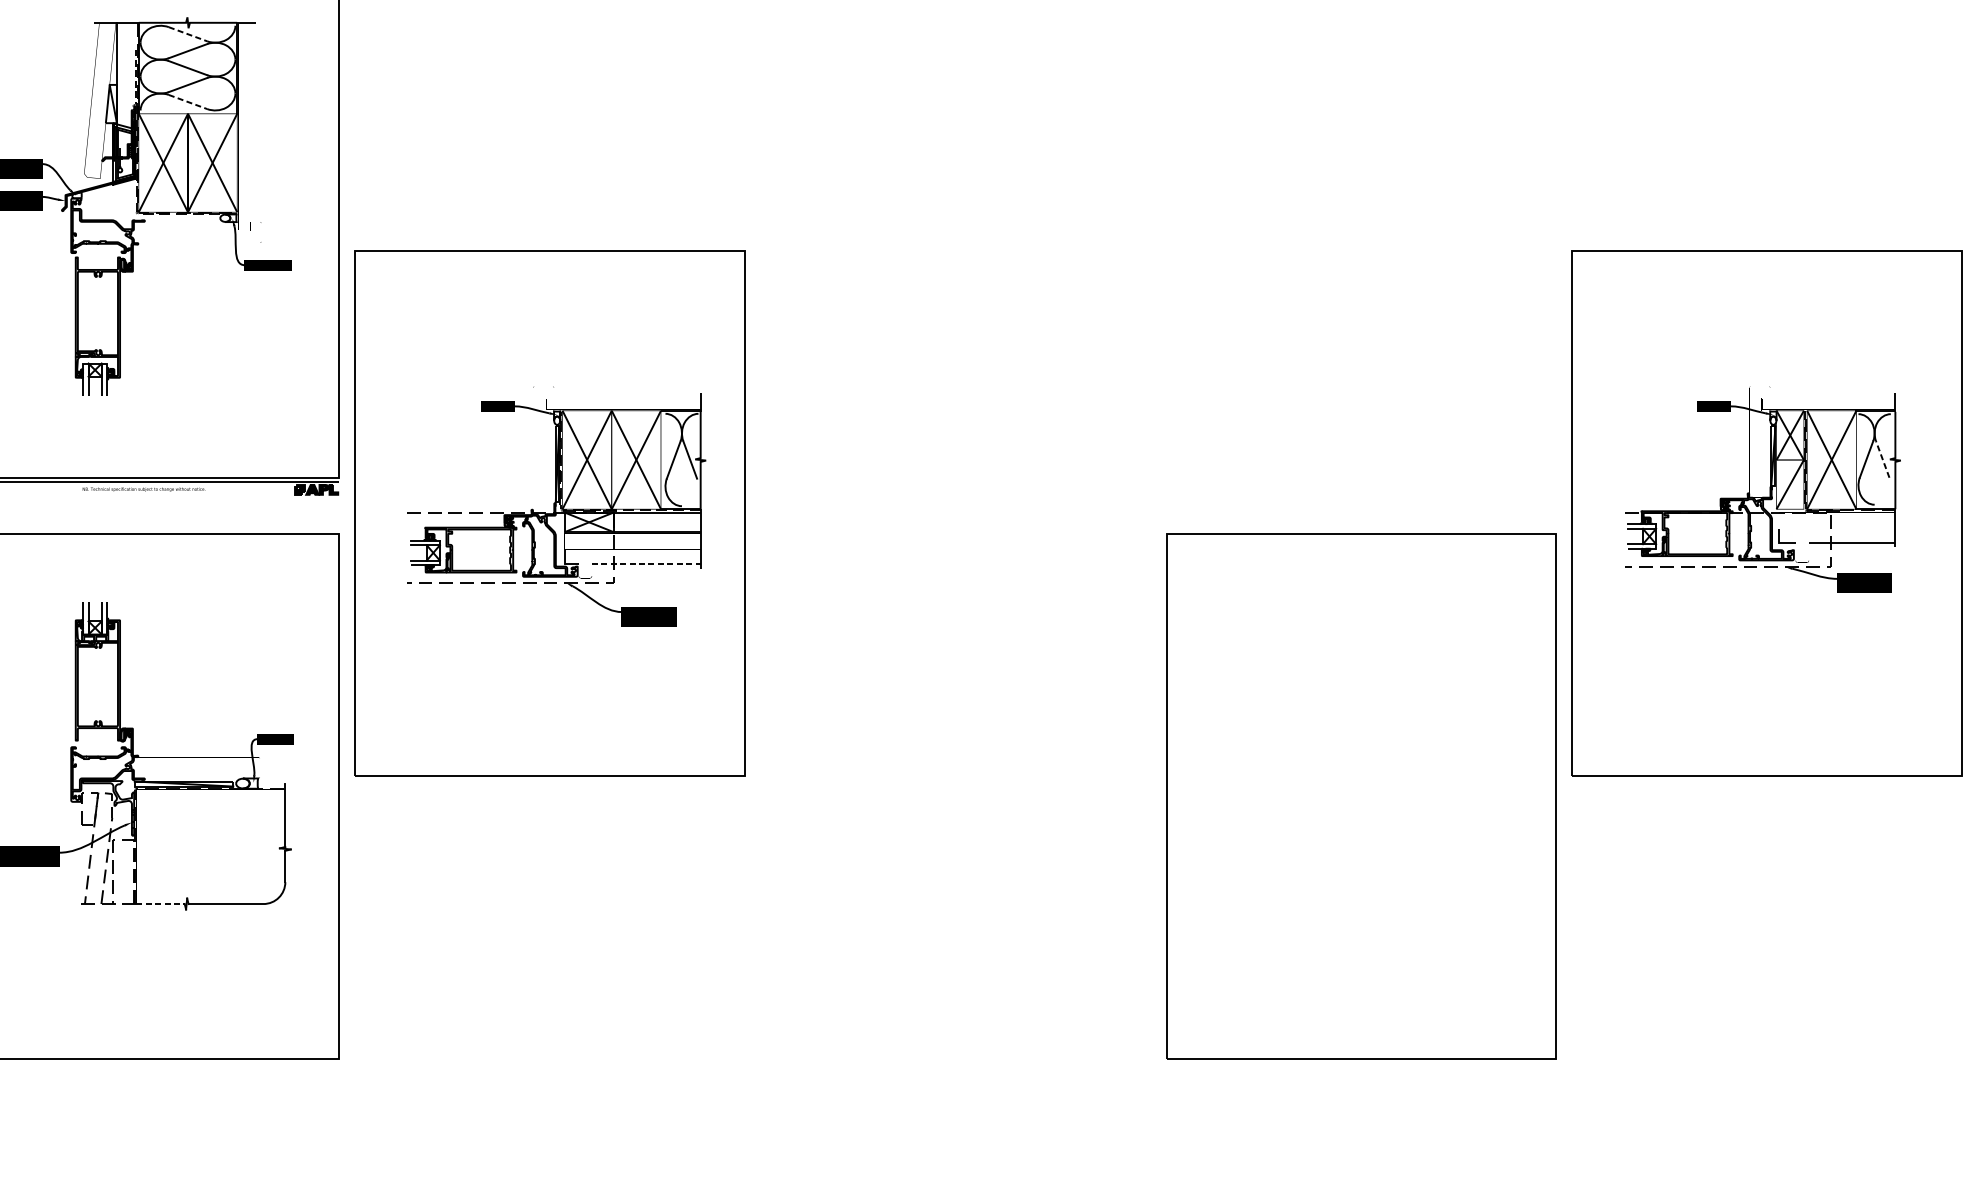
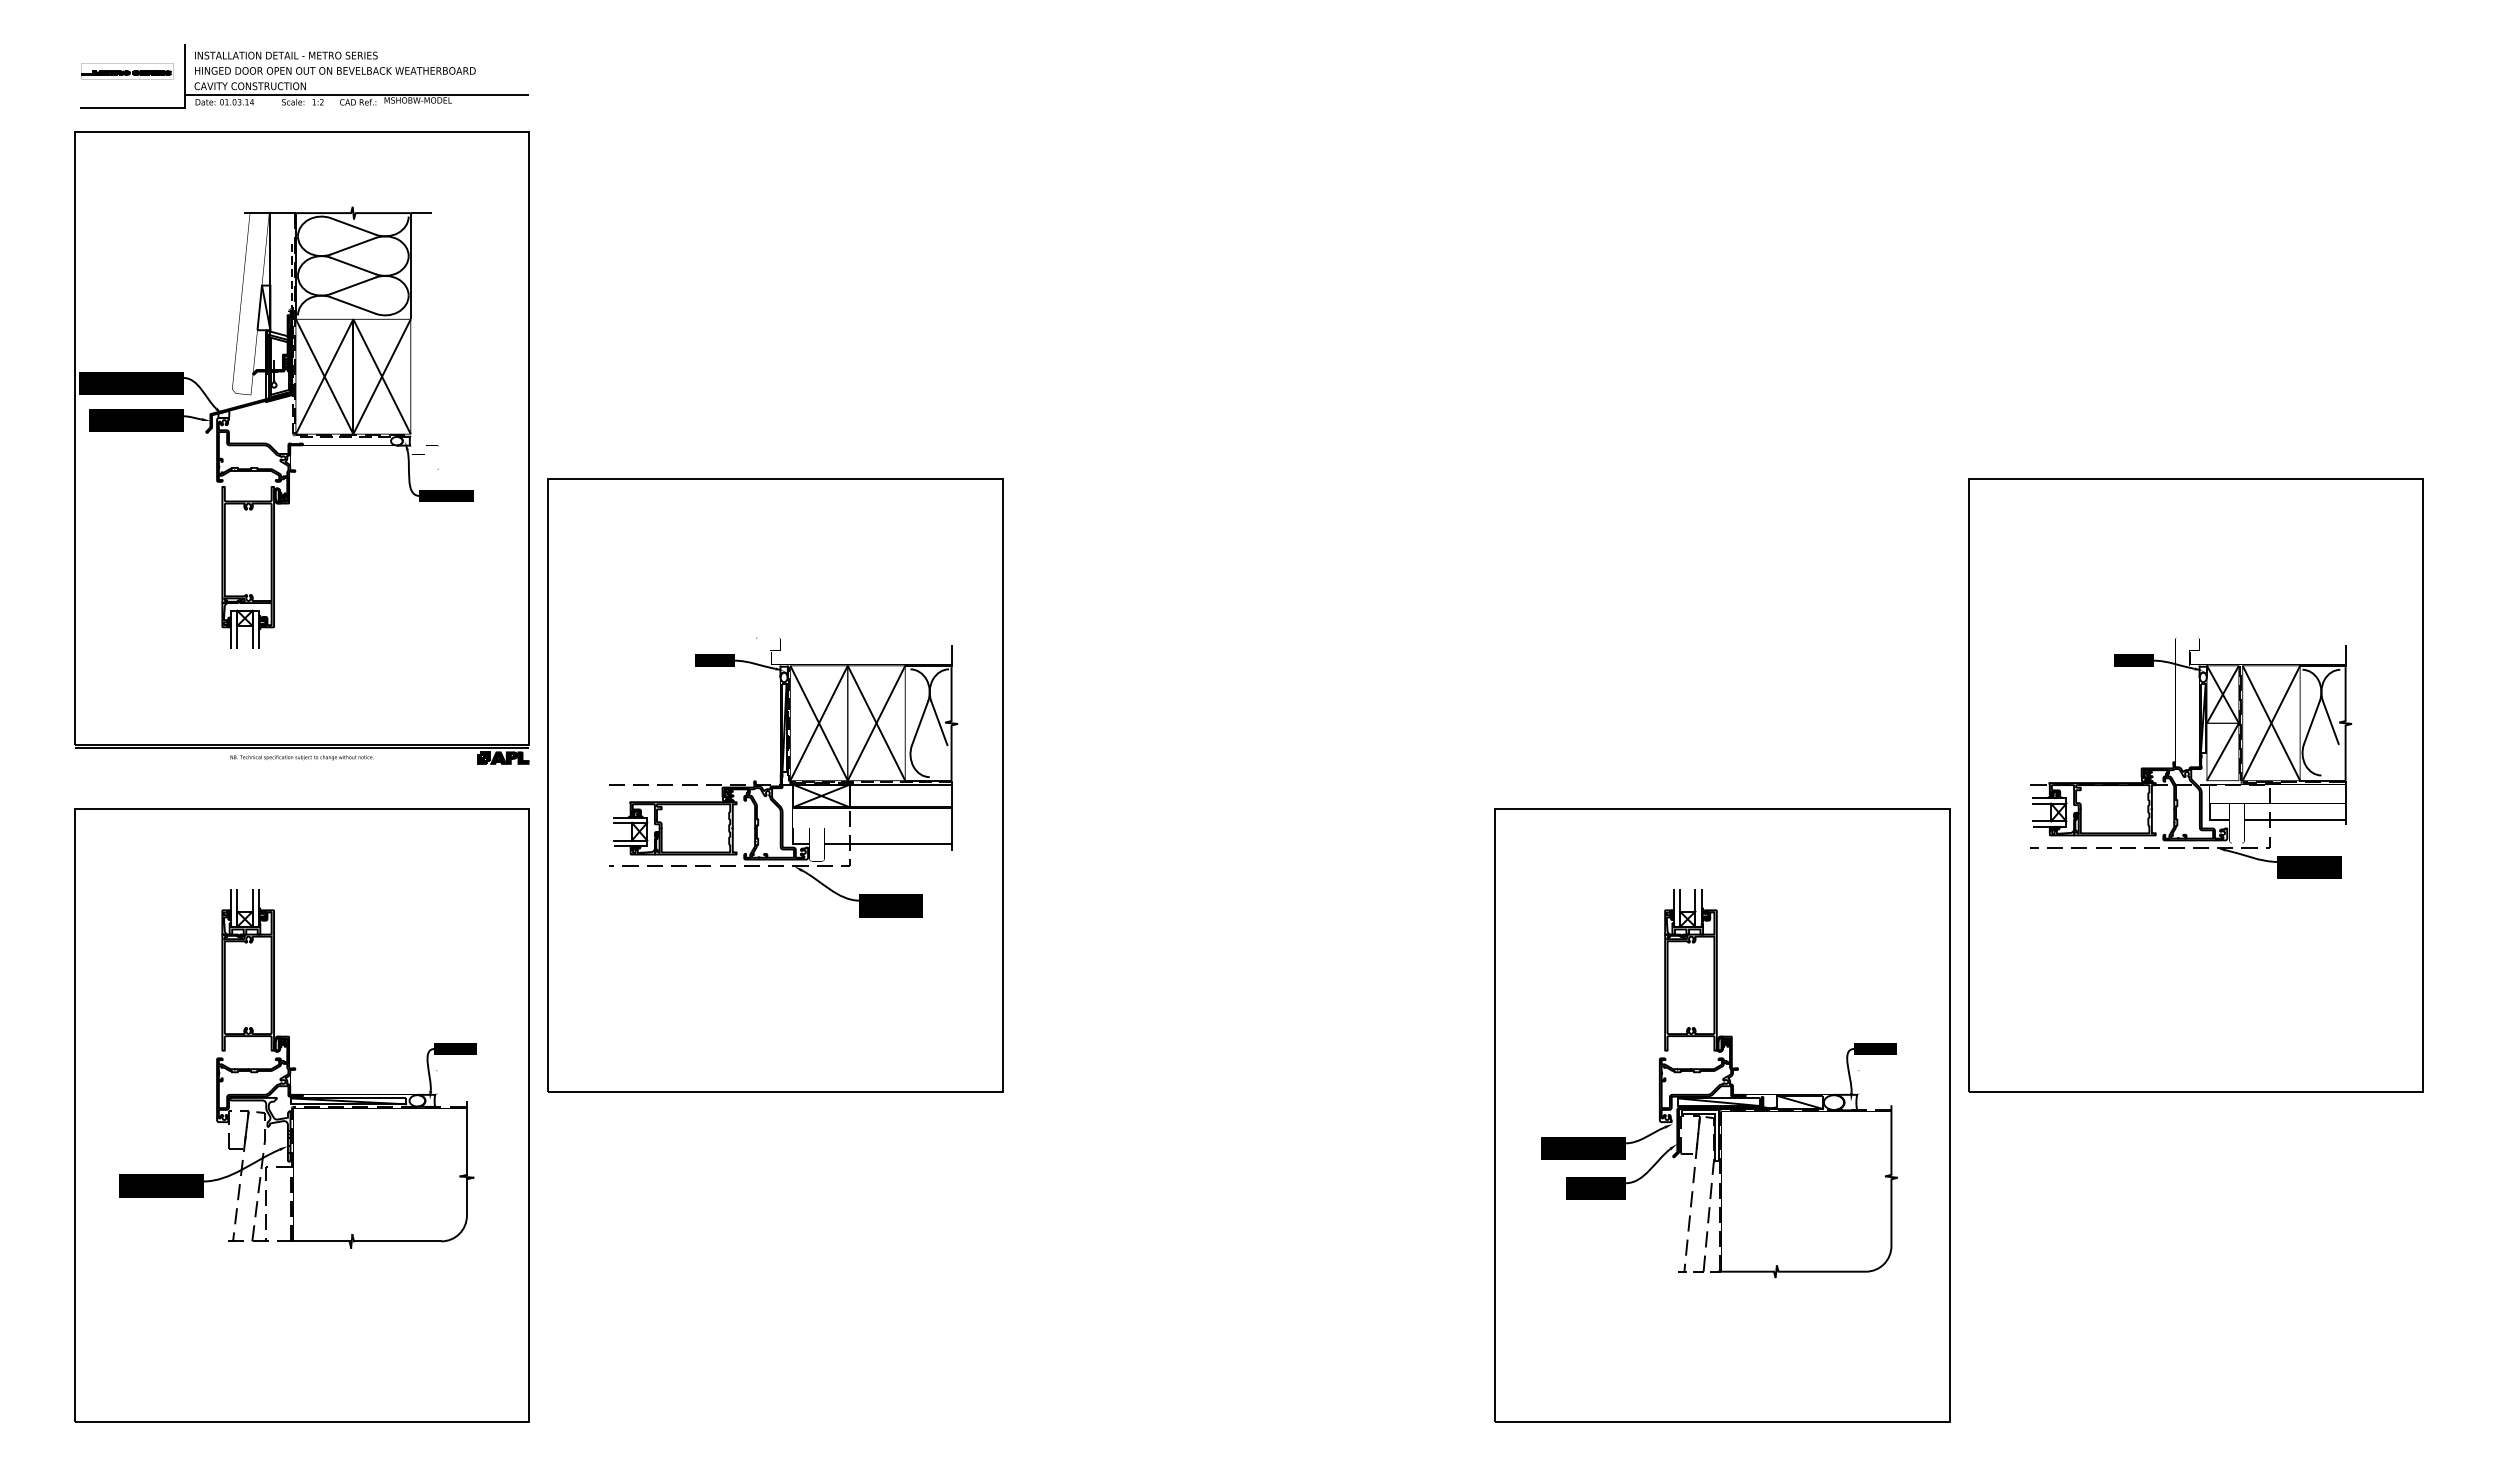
line: (188, 34) -> (353, 226), dashed -> solid
line: (188, 101) -> (353, 305), dashed -> solid
line: (1882, 459) -> (2330, 722), dashed -> solid
line: (646, 563) -> (888, 844), dashed -> solid
part: (1358, 768) -> (1719, 1083), added
line: (160, 904) -> (321, 1241), dashed -> solid

